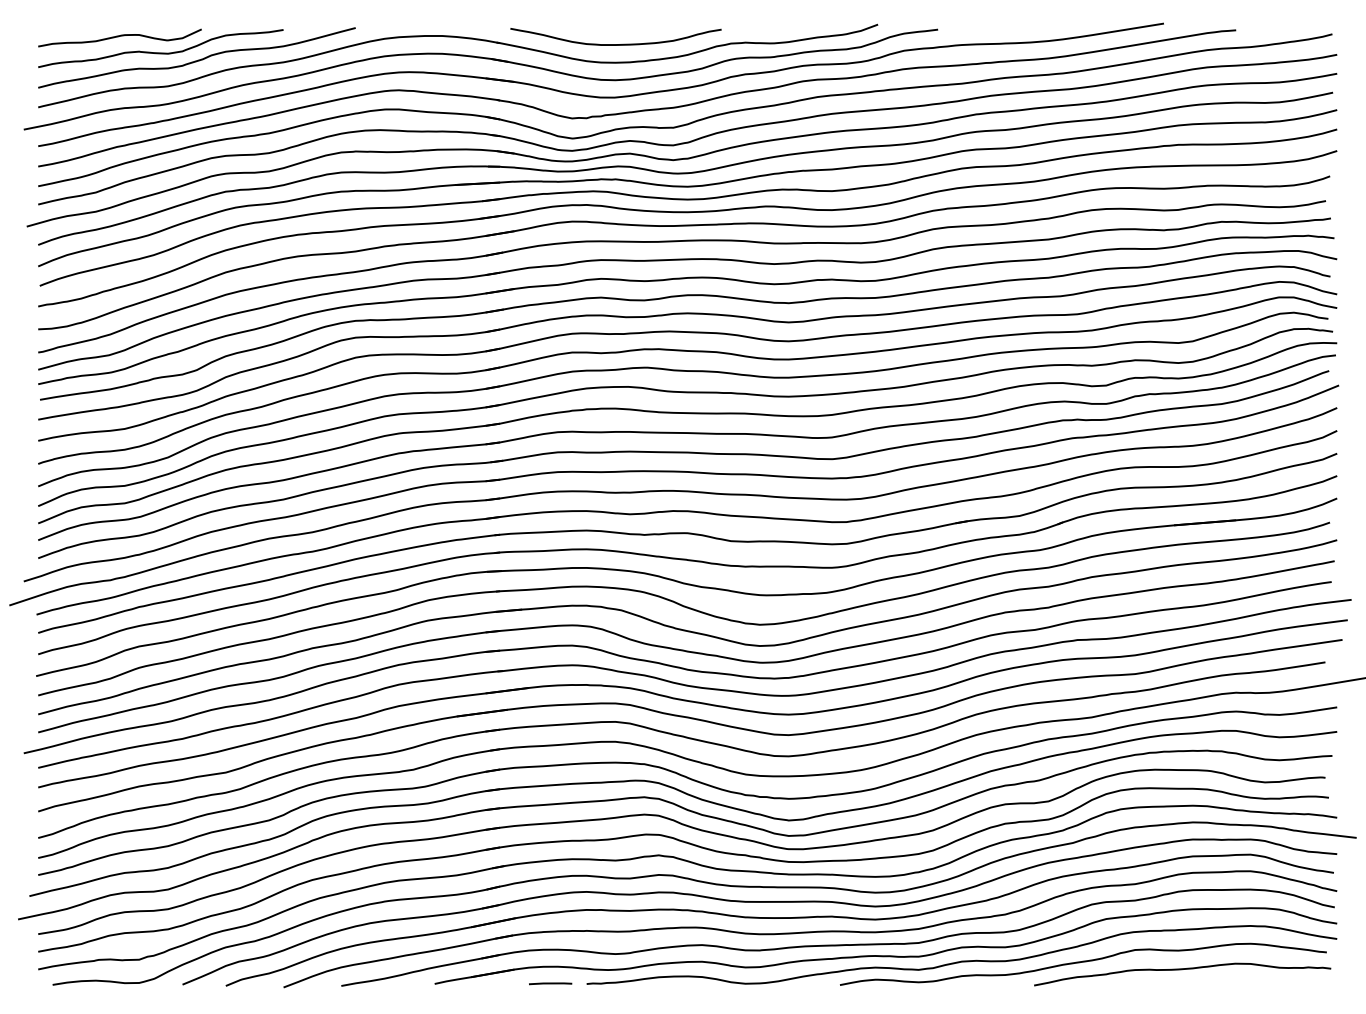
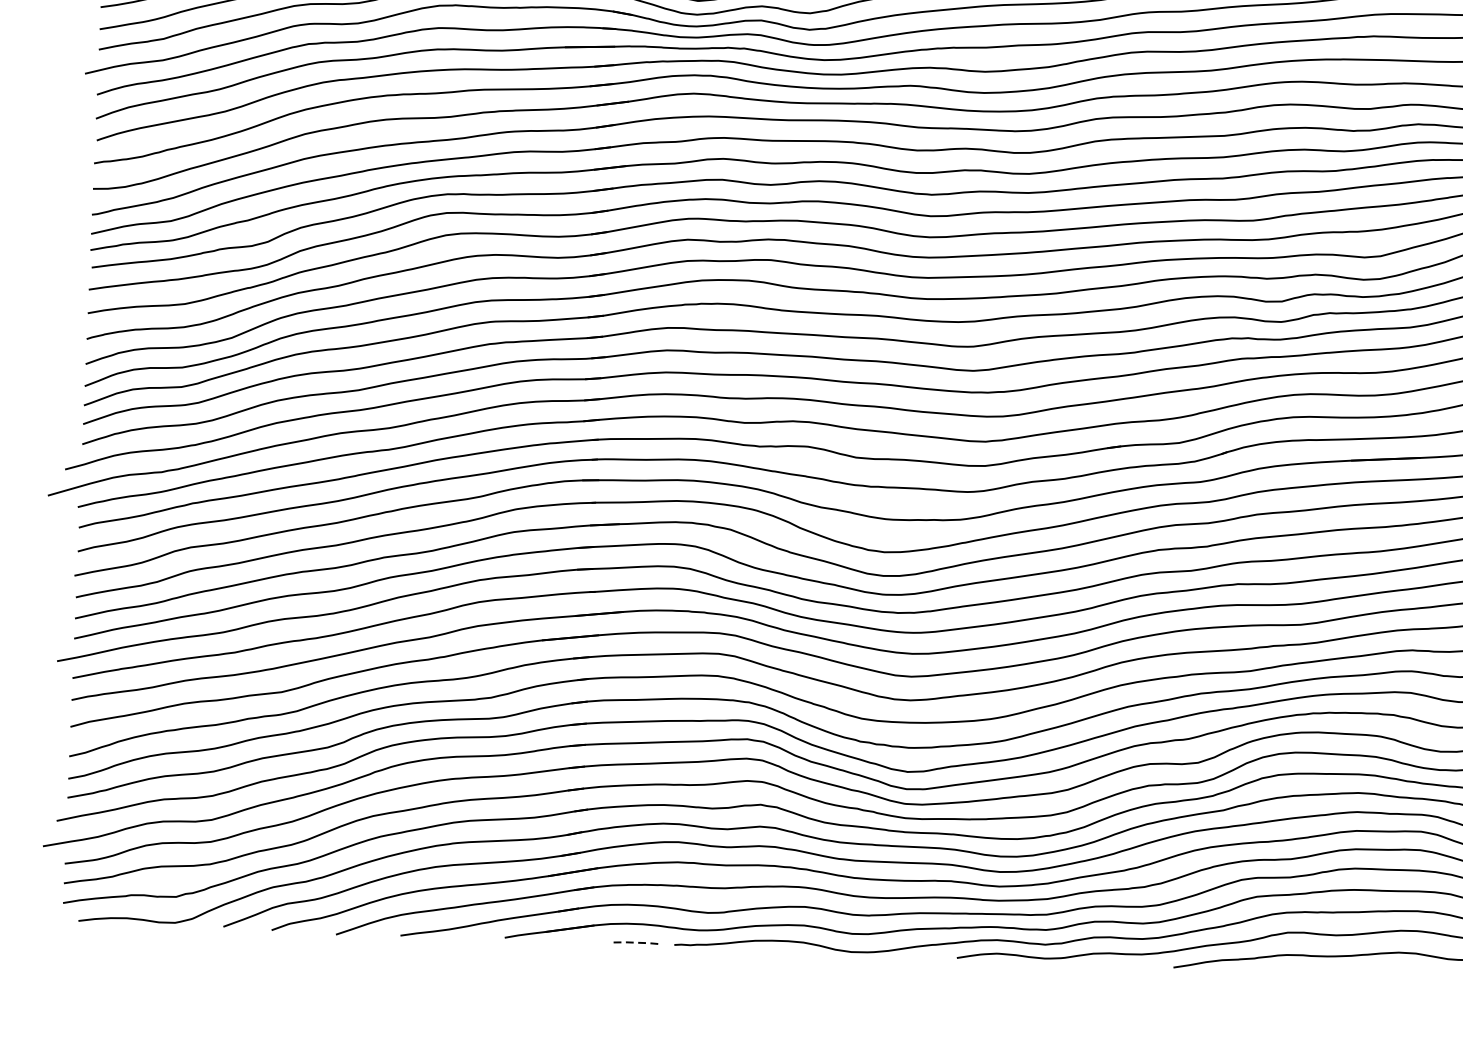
line: (550, 983) -> (633, 942), solid -> dashed

